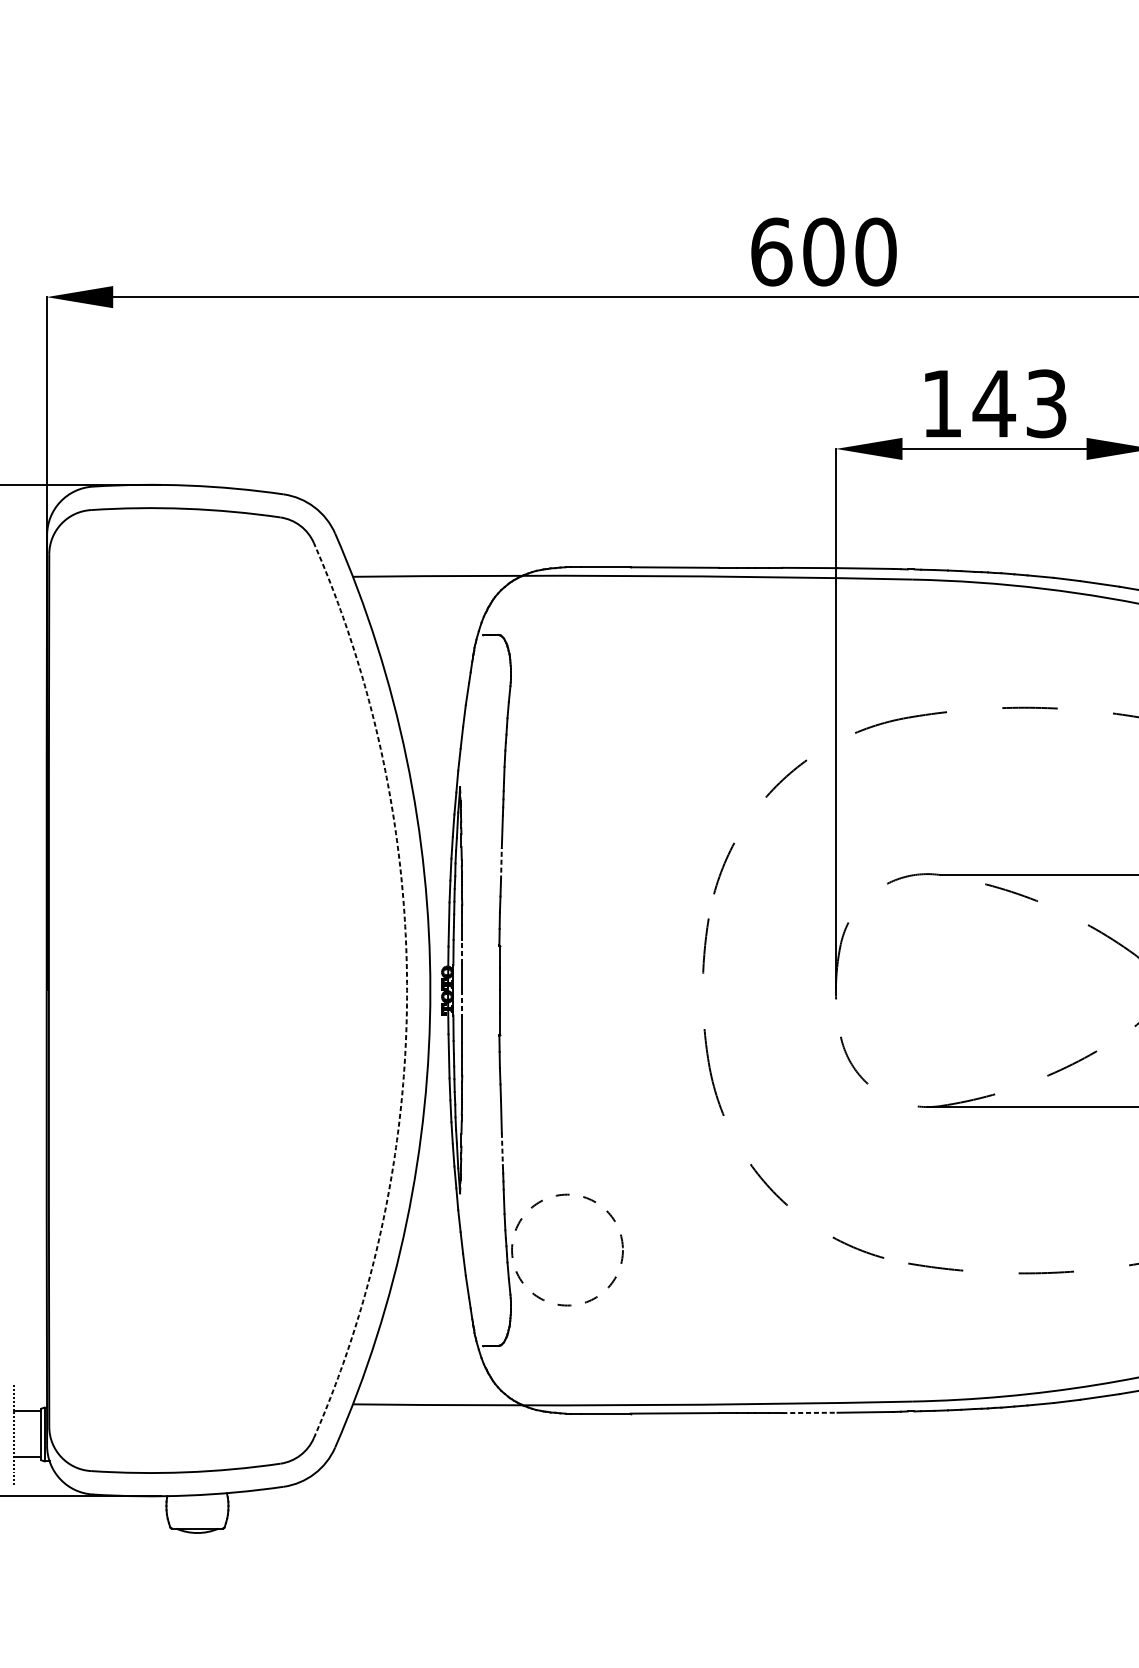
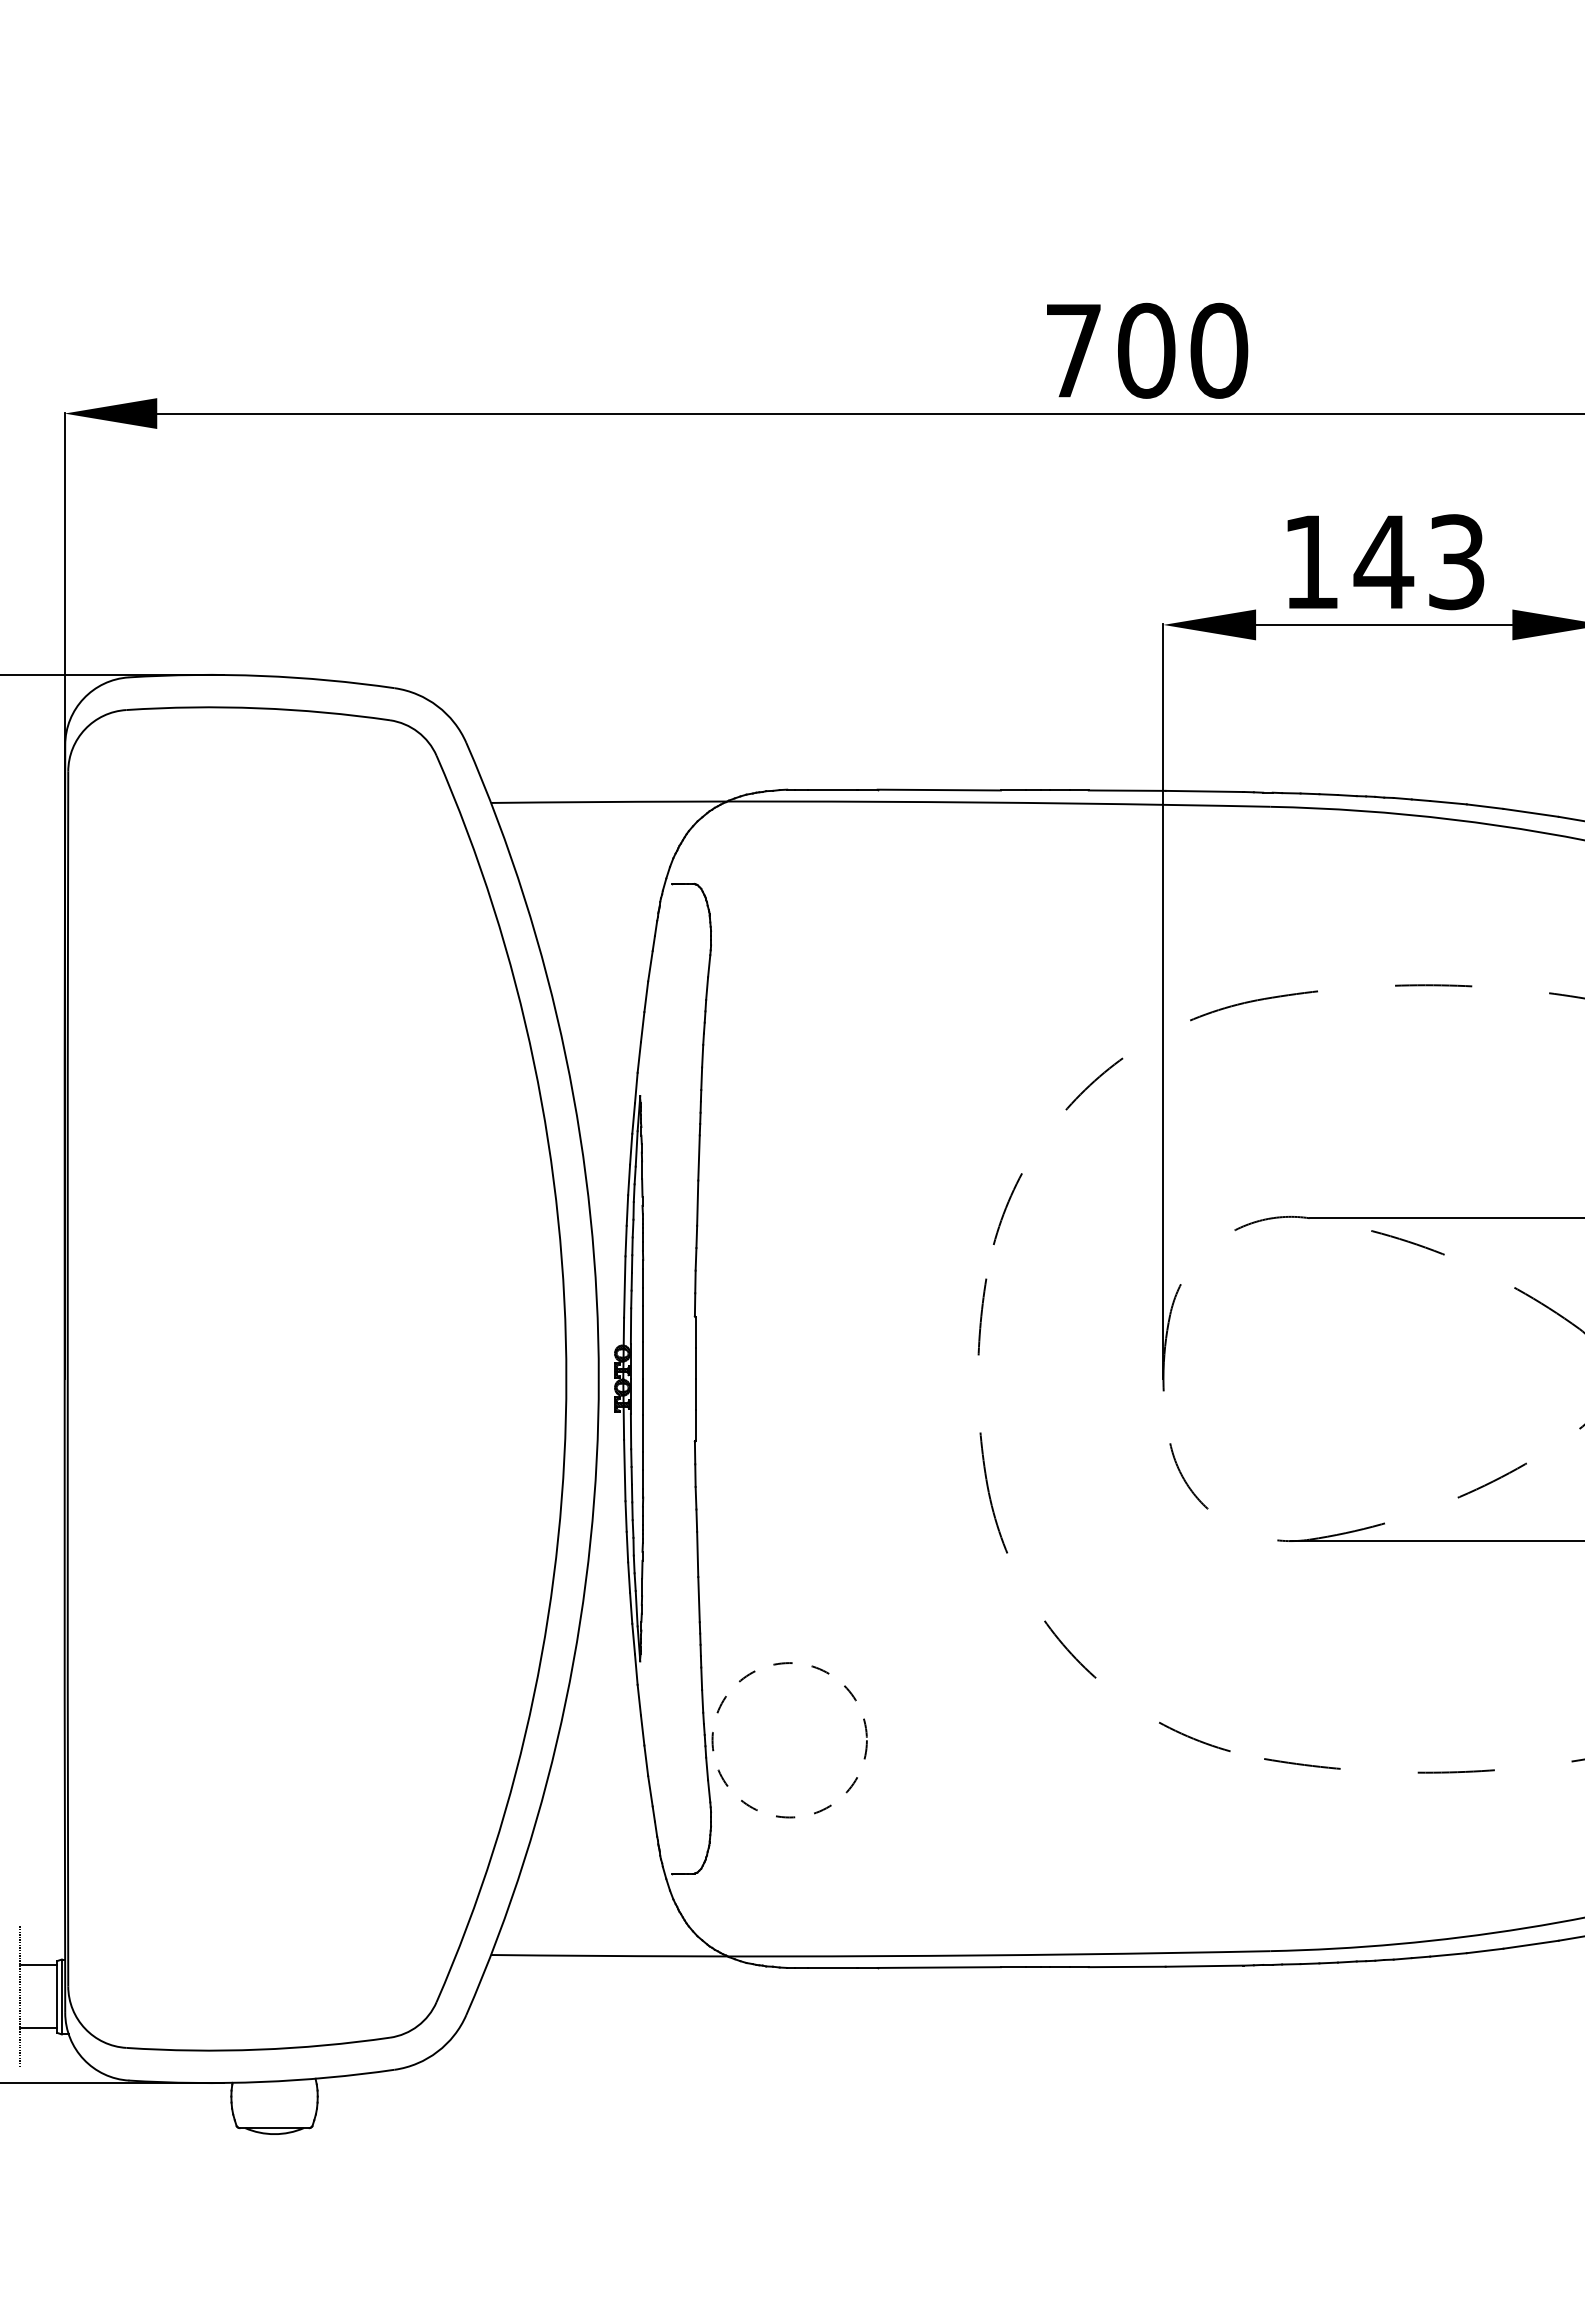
text: (772, 251) -> (1074, 350), 600 -> 700
line: (501, 864) -> (697, 1203), dashed -> solid
line: (462, 950) -> (643, 1323), dashed -> solid
arc: (407, 990) -> (566, 1378), dashed -> solid
line: (462, 1003) -> (643, 1397), dashed -> solid
line: (502, 1148) -> (699, 1599), dashed -> solid
line: (810, 1412) -> (1127, 1966), dashed -> solid

